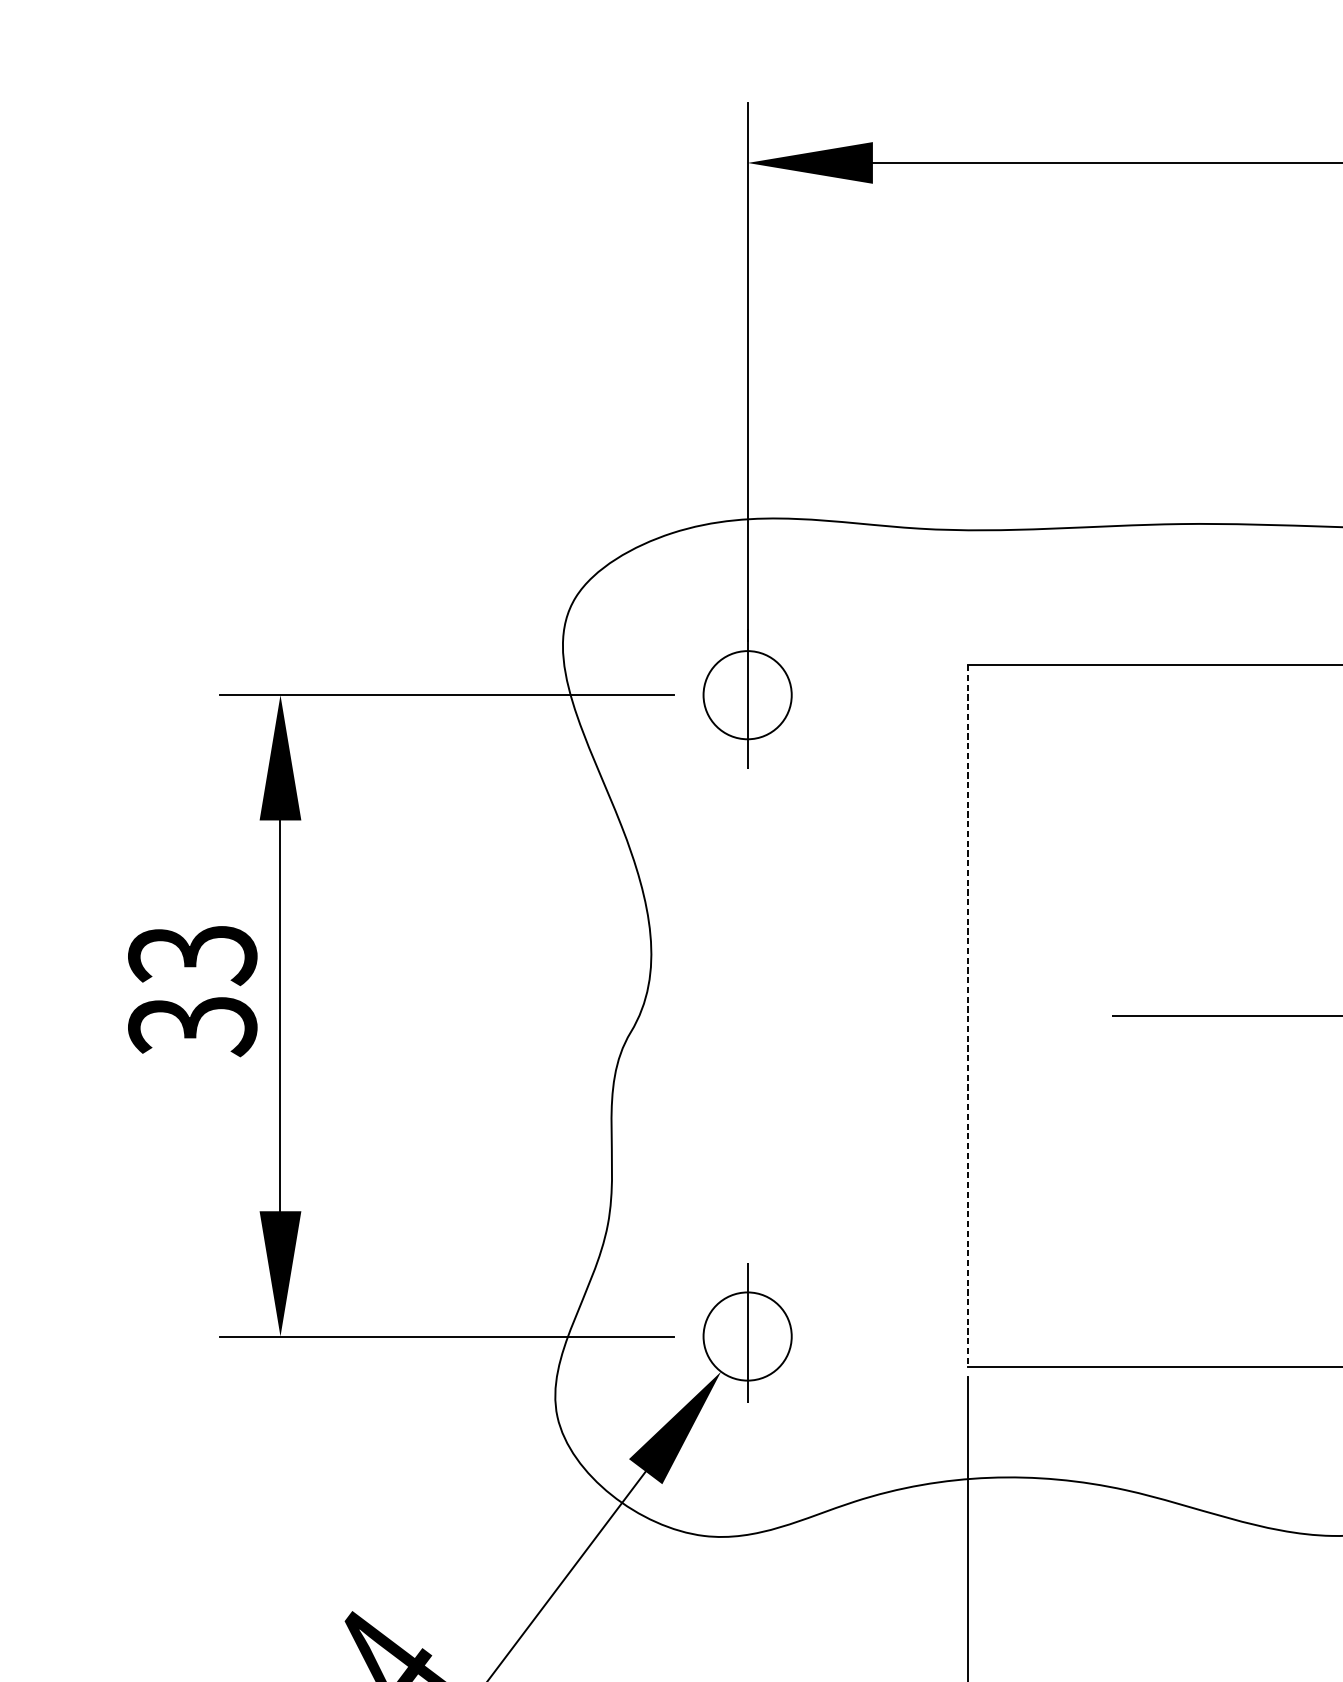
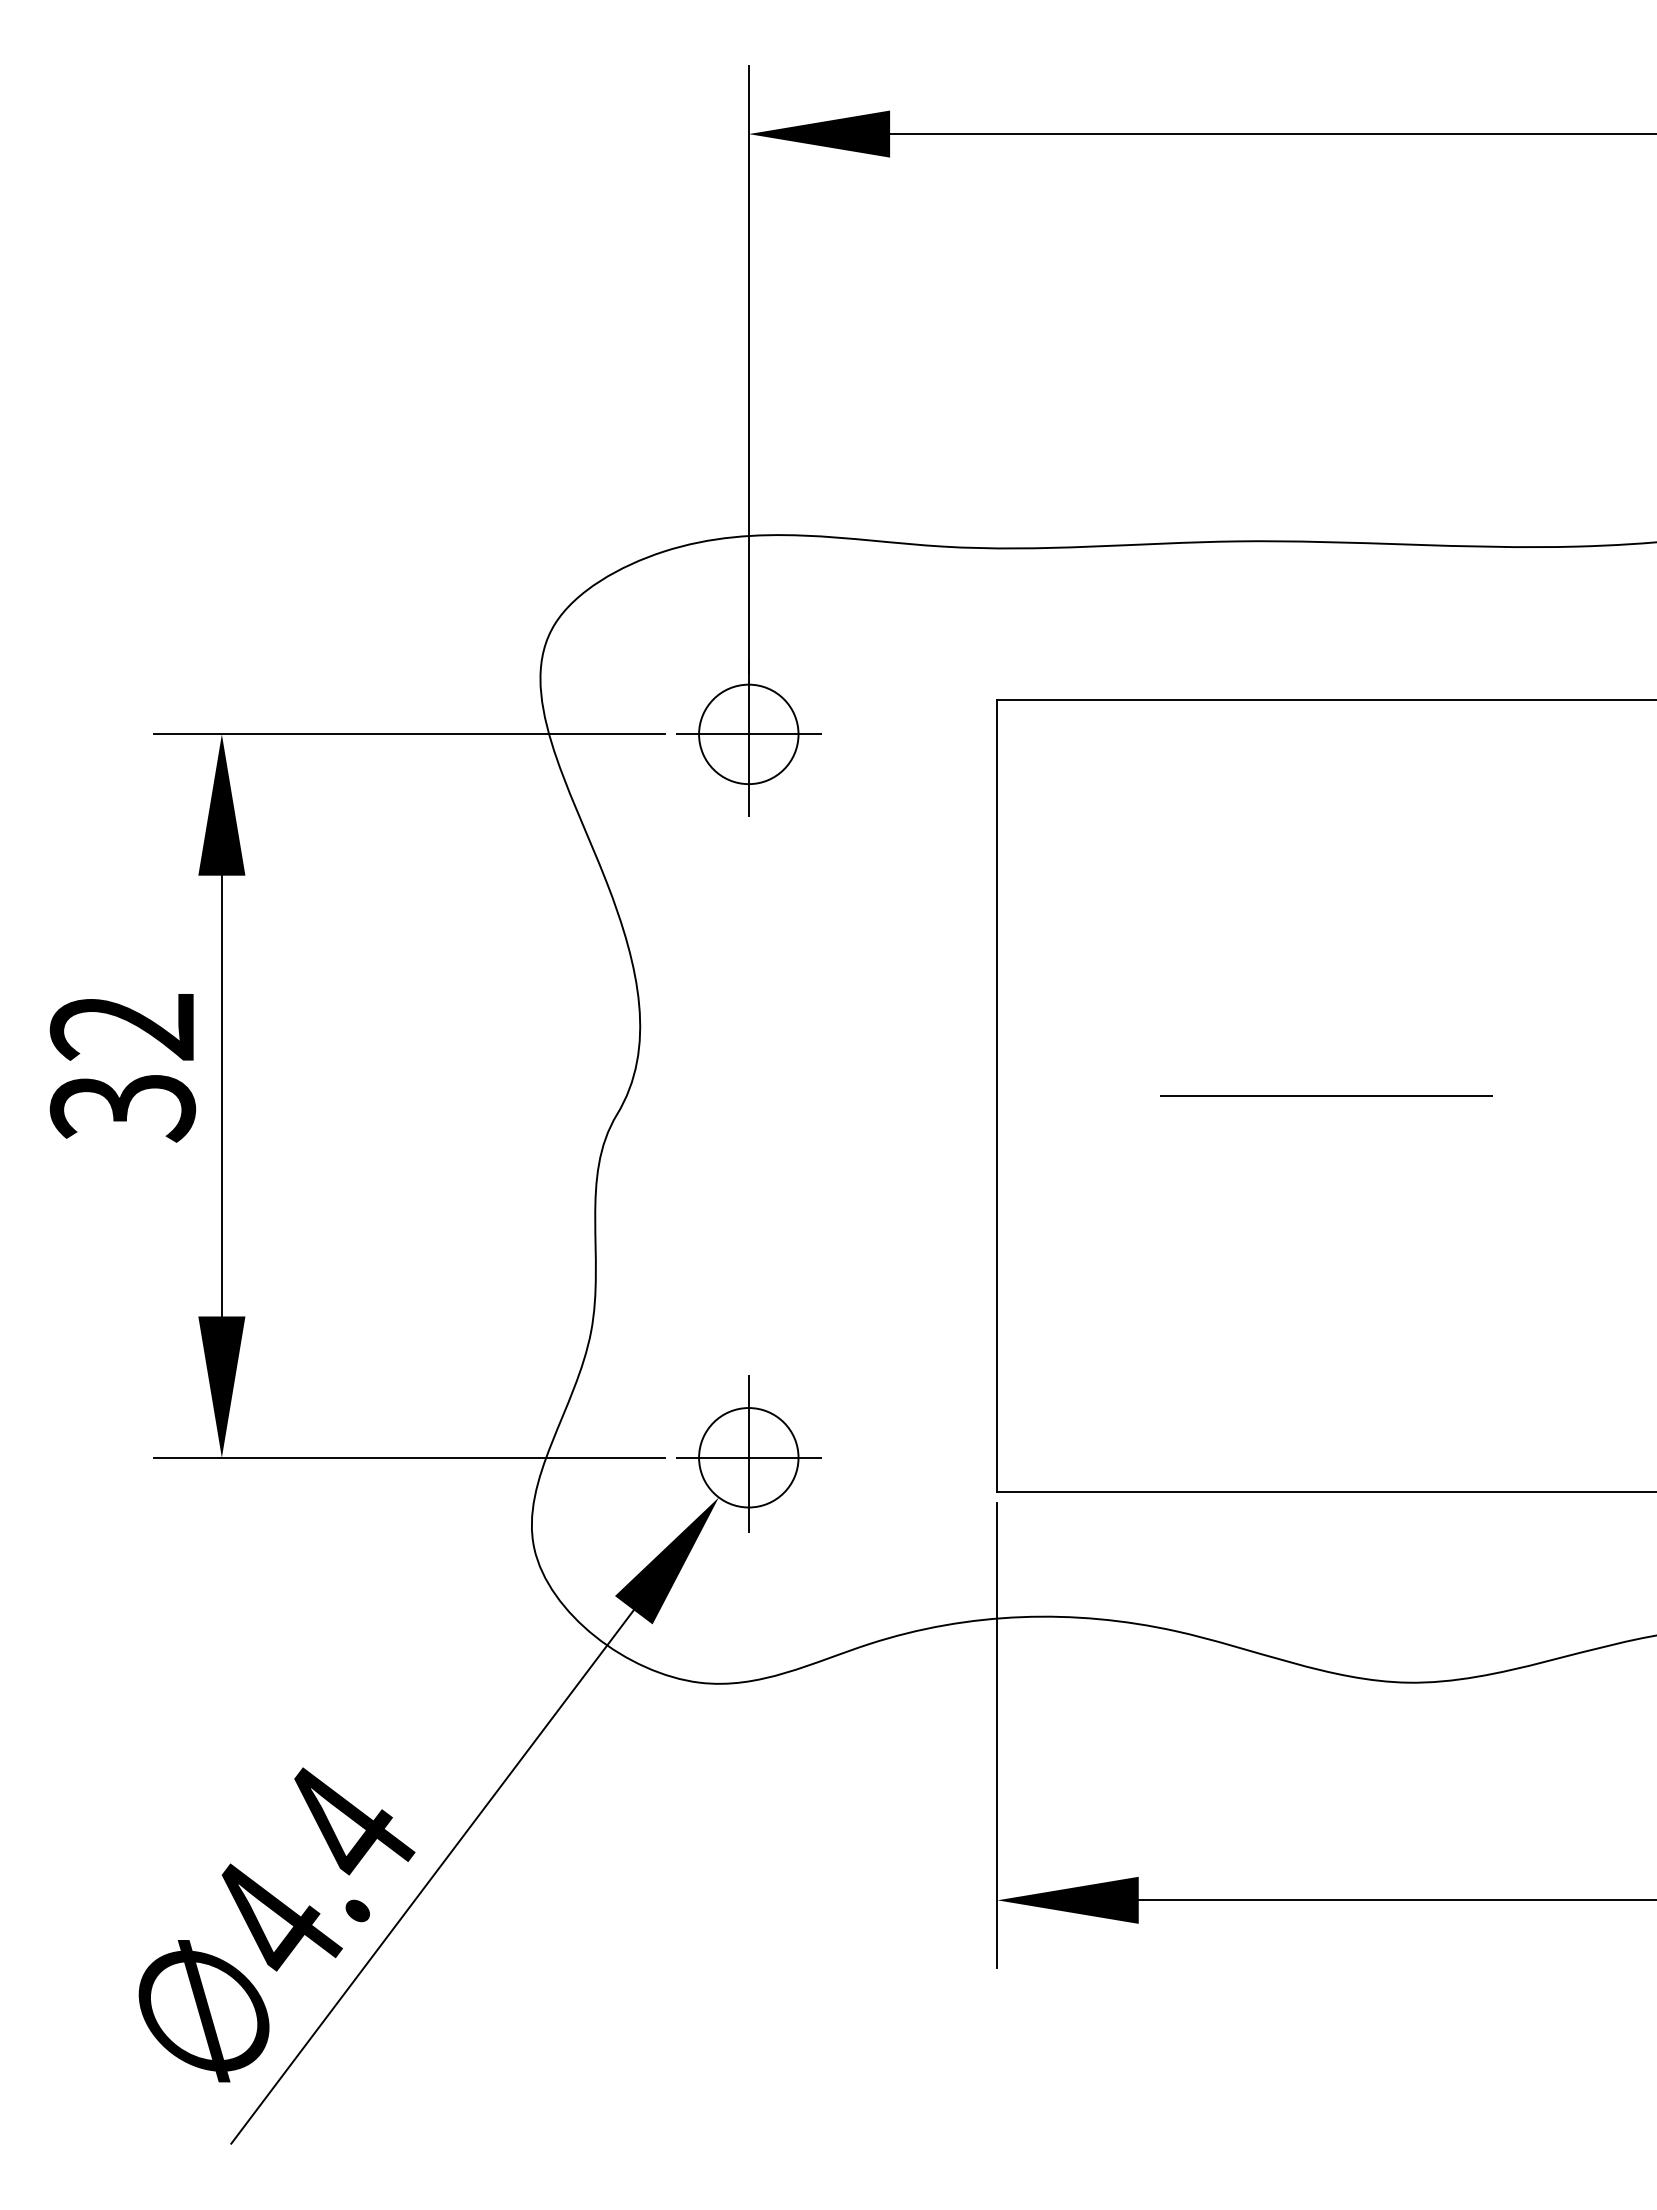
line: (747, 695) -> (748, 734), added
text: (193, 955) -> (123, 1028), 33 -> 32
line: (968, 1016) -> (997, 1096), dashed -> solid
line: (747, 1336) -> (748, 1457), added

